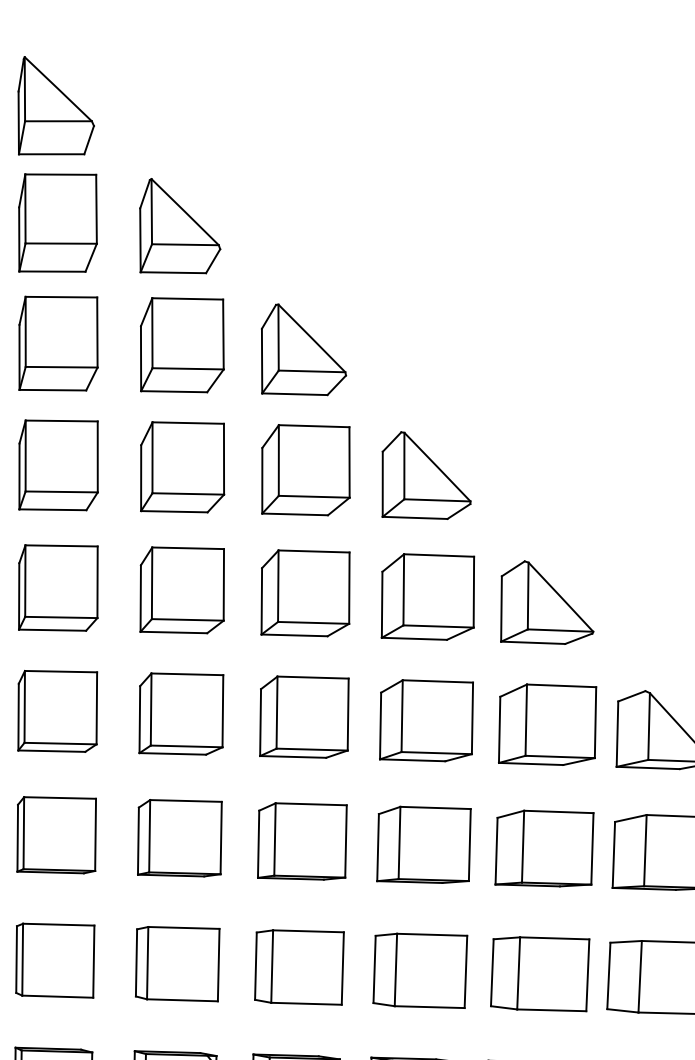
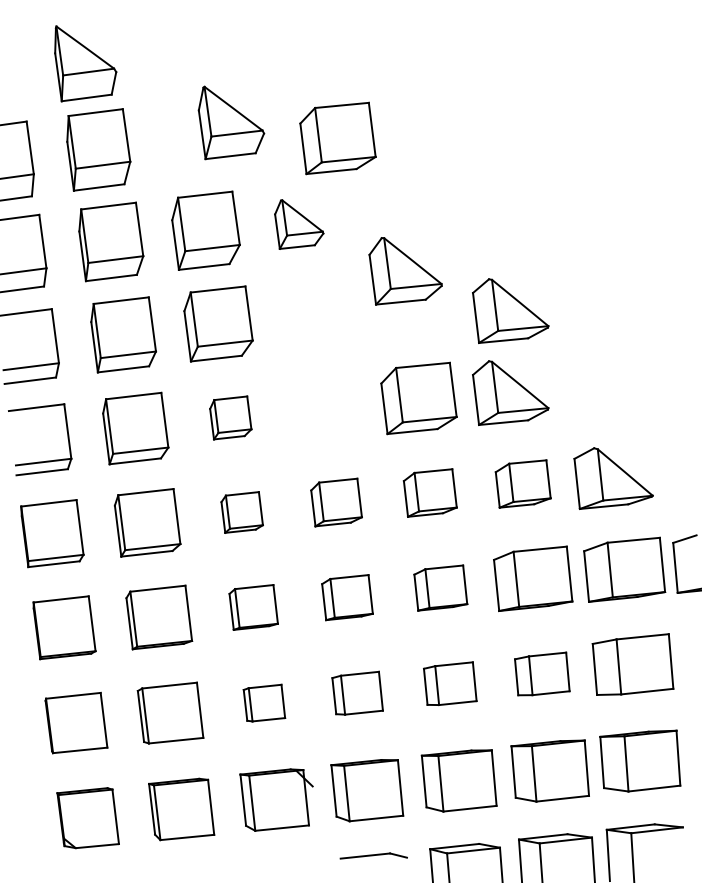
part: (180, 229) -> (231, 122), moved
part: (367, 248) -> (337, 138), added
part: (302, 353) -> (298, 224), size x0.7
part: (305, 469) -> (312, 313), removed
part: (426, 479) -> (405, 271), moved
part: (561, 499) -> (510, 310), added
part: (182, 589) -> (230, 417), size x0.6
part: (306, 593) -> (325, 407), removed
part: (180, 714) -> (241, 512), size x0.6
part: (304, 717) -> (336, 502), size x0.7
part: (427, 720) -> (430, 492), size x0.7
part: (548, 724) -> (523, 483), size x0.7
part: (179, 838) -> (253, 607), size x0.7
part: (302, 841) -> (347, 597), size x0.7
part: (423, 844) -> (440, 587), size x0.7
part: (177, 962) -> (264, 702), size x0.6
part: (299, 965) -> (357, 692), size x0.7
part: (419, 969) -> (449, 683), size x0.7
part: (540, 972) -> (542, 673), size x0.7

